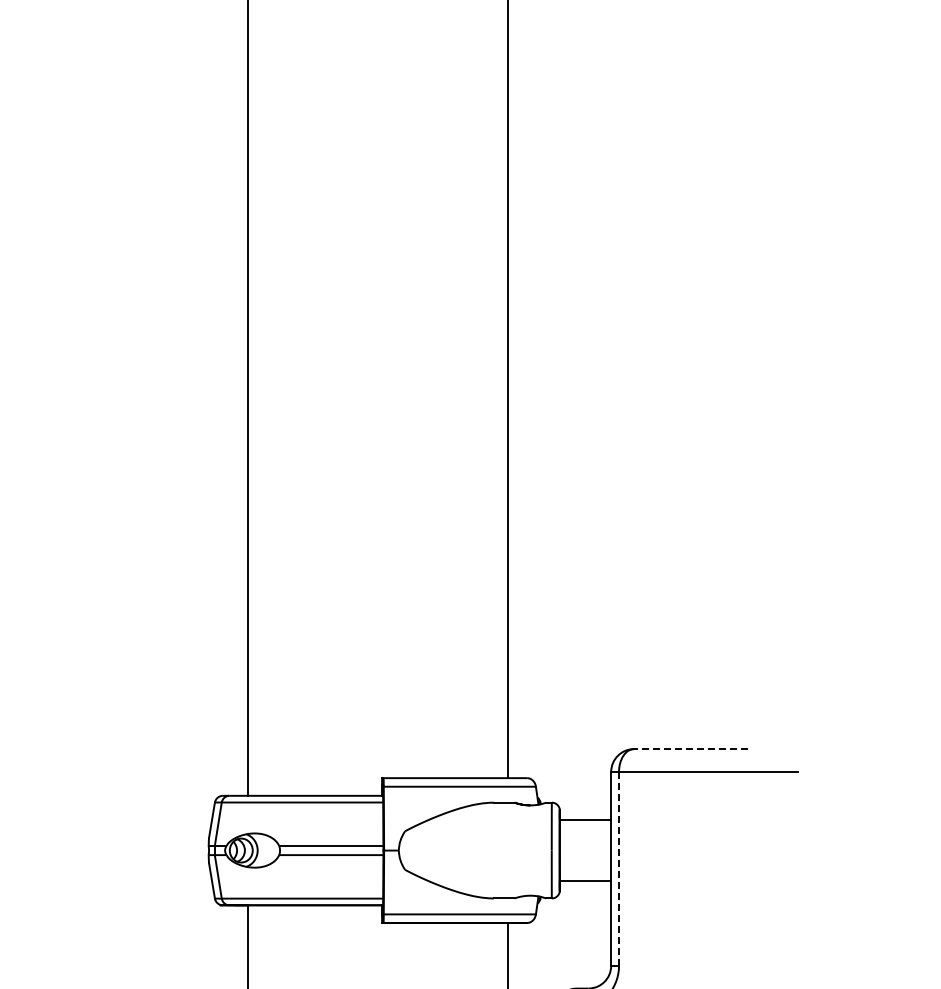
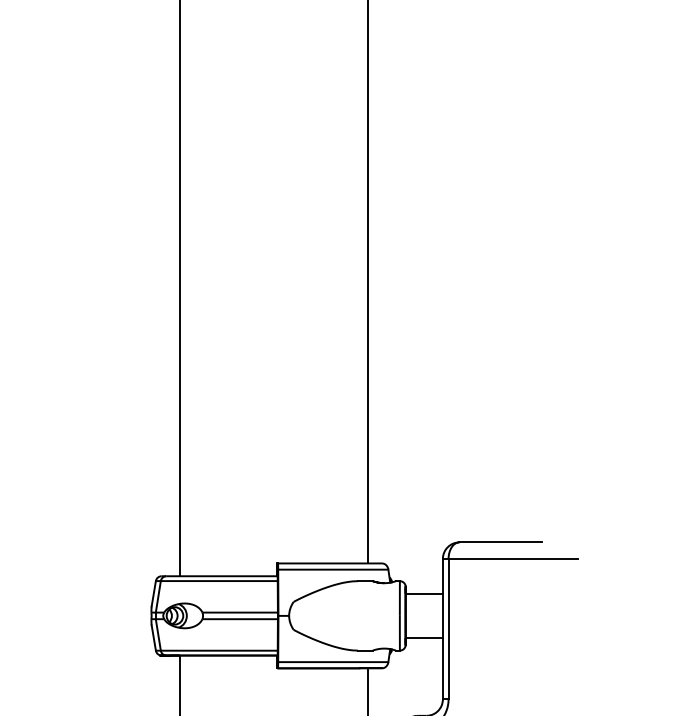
line: (690, 749) -> (500, 542), dashed -> solid
line: (619, 868) -> (448, 628), dashed -> solid

